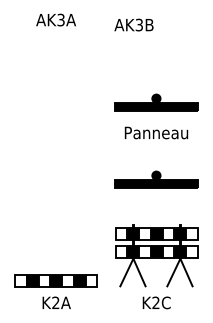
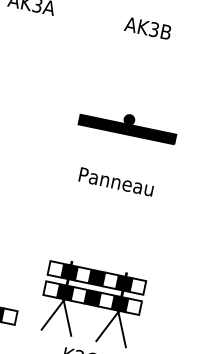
text: (133, 24) -> (147, 27), moved
text: (156, 132) -> (116, 181), moved
part: (156, 179) -> (109, 214), removed

